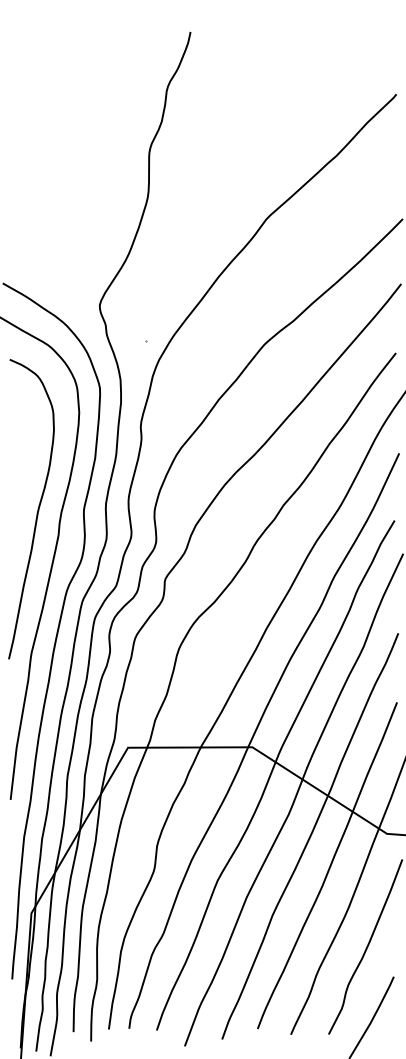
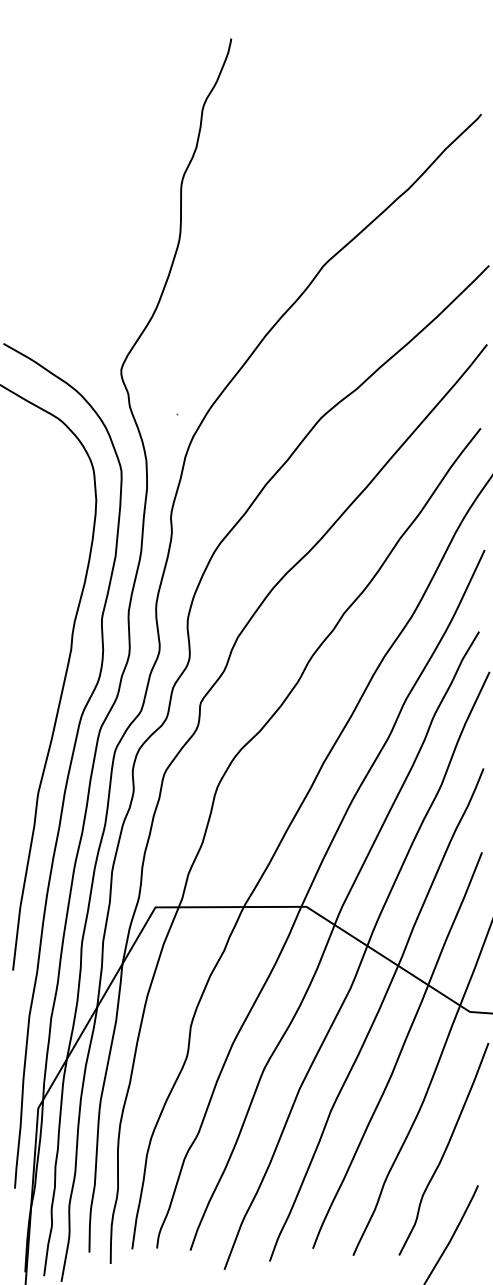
curve: (37, 510) -> (45, 619), removed

